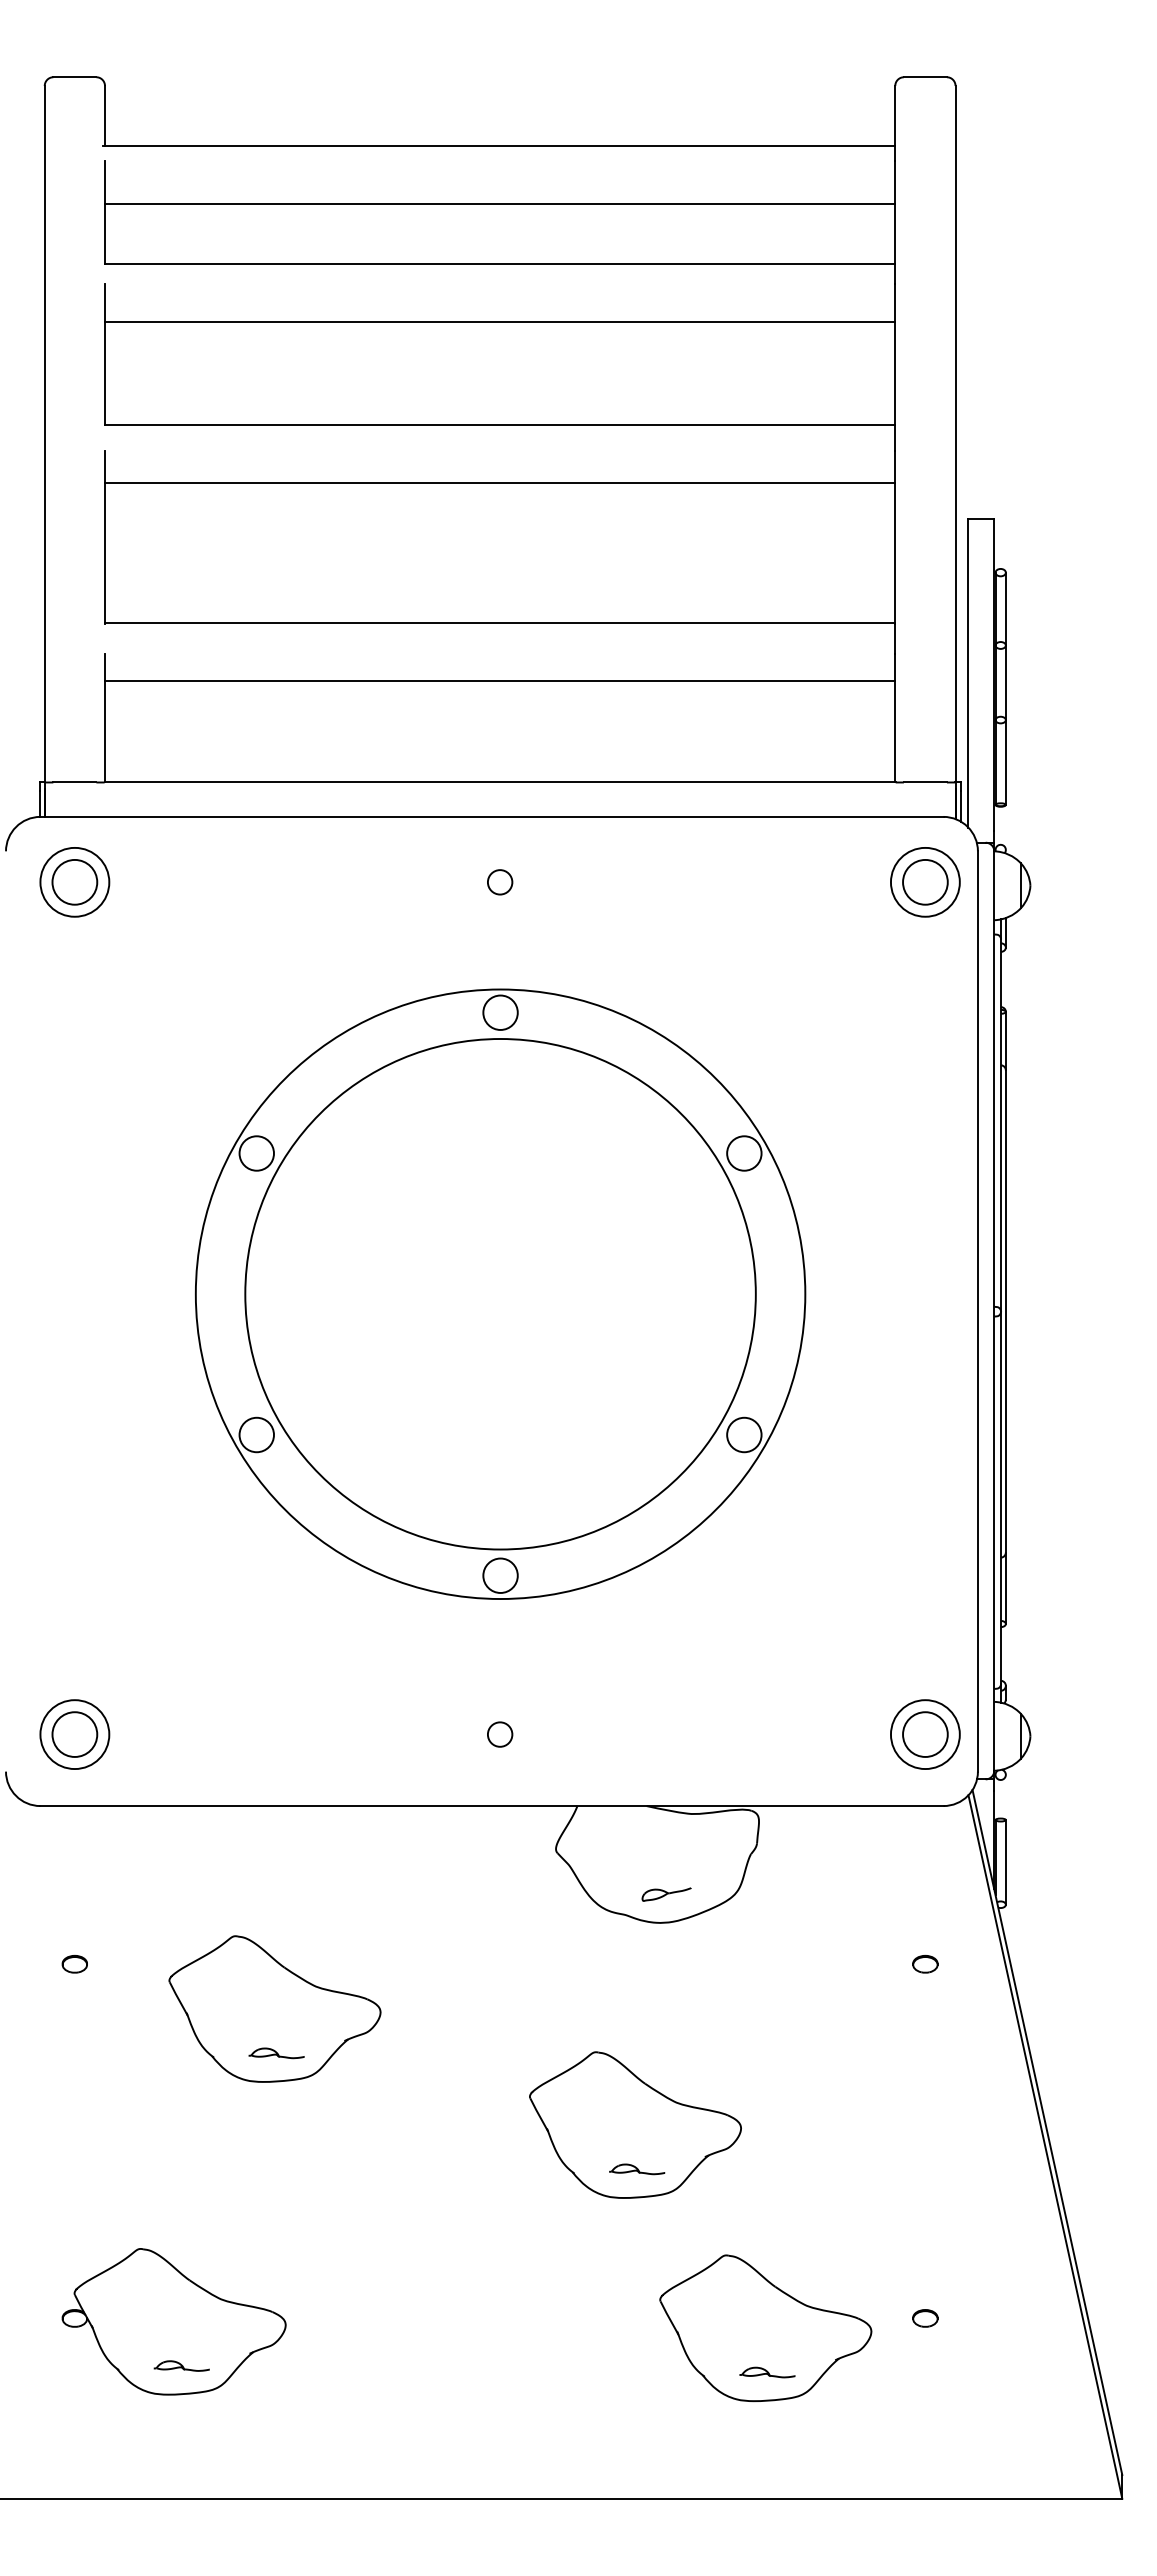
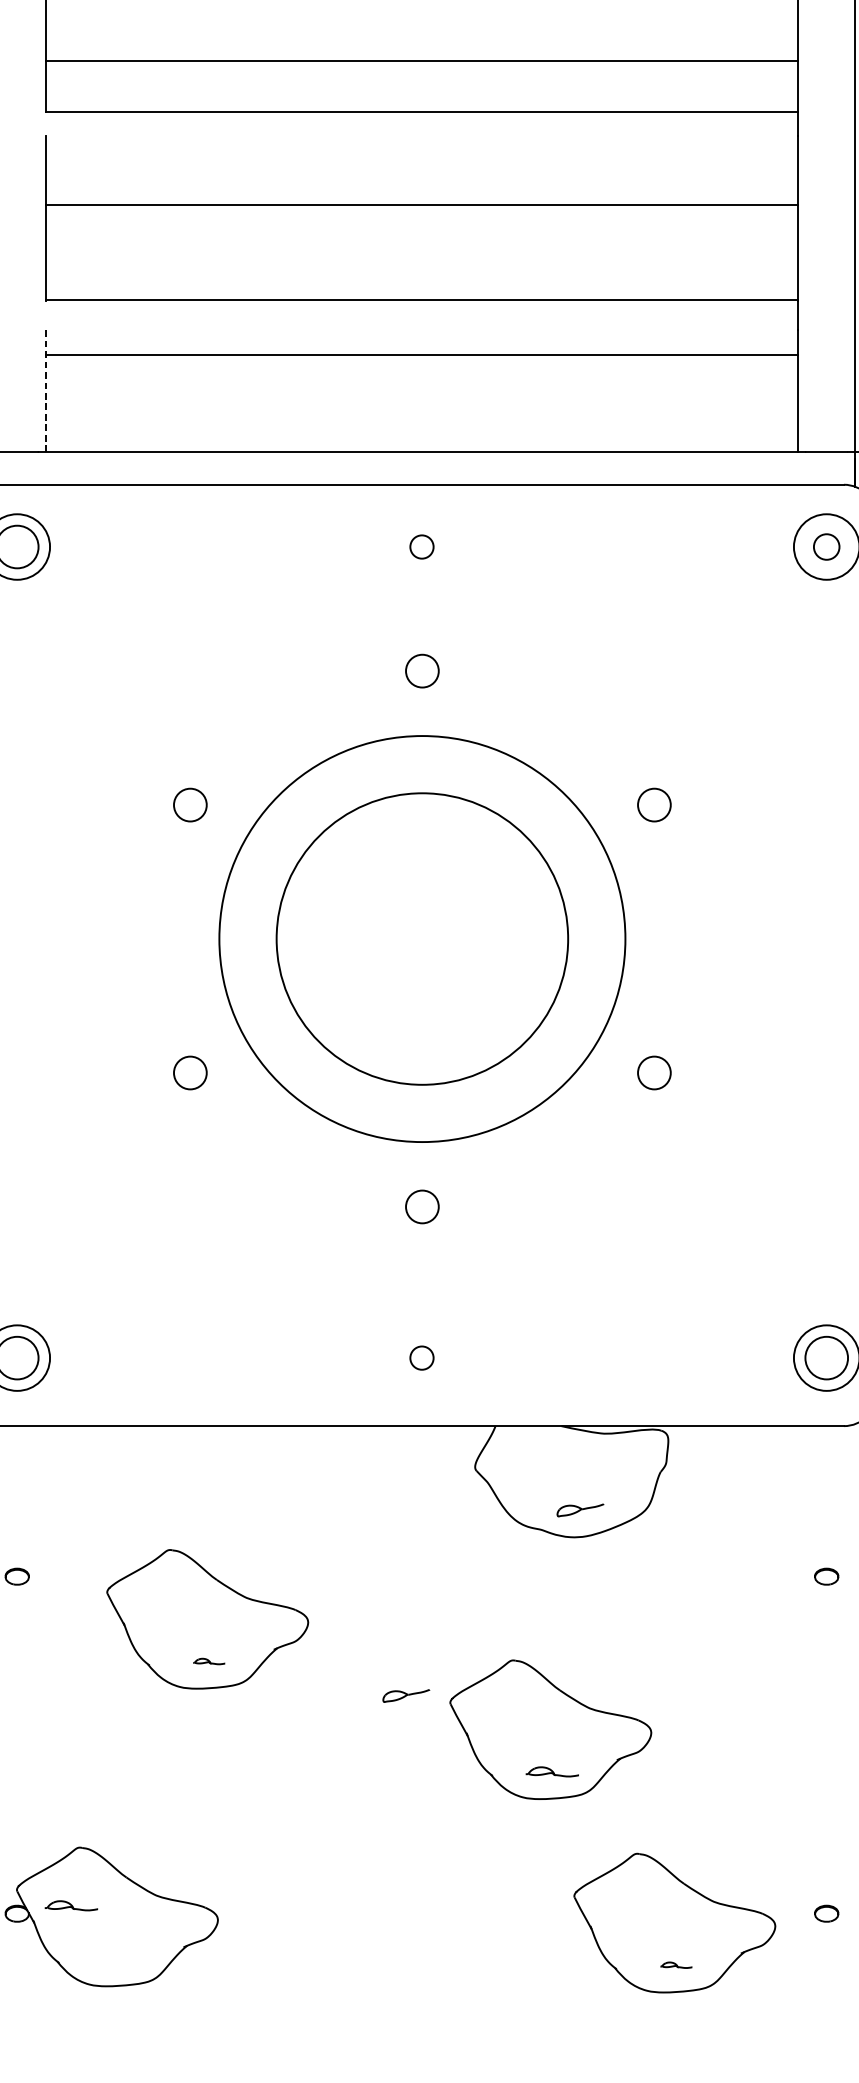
line: (500, 322) -> (422, 61), moved
line: (500, 482) -> (422, 204), moved
line: (105, 717) -> (46, 390), solid -> dashed
circle: (925, 881) -> (826, 546), size x0.6
circle: (500, 1294) -> (422, 939), size x0.6
circle: (500, 1294) -> (422, 939), size x0.7
part: (276, 2053) -> (209, 1661), size x0.6
part: (483, 2089) -> (406, 1695), added
part: (181, 2365) -> (71, 1905), moved
part: (767, 2372) -> (676, 1965), size x0.6

